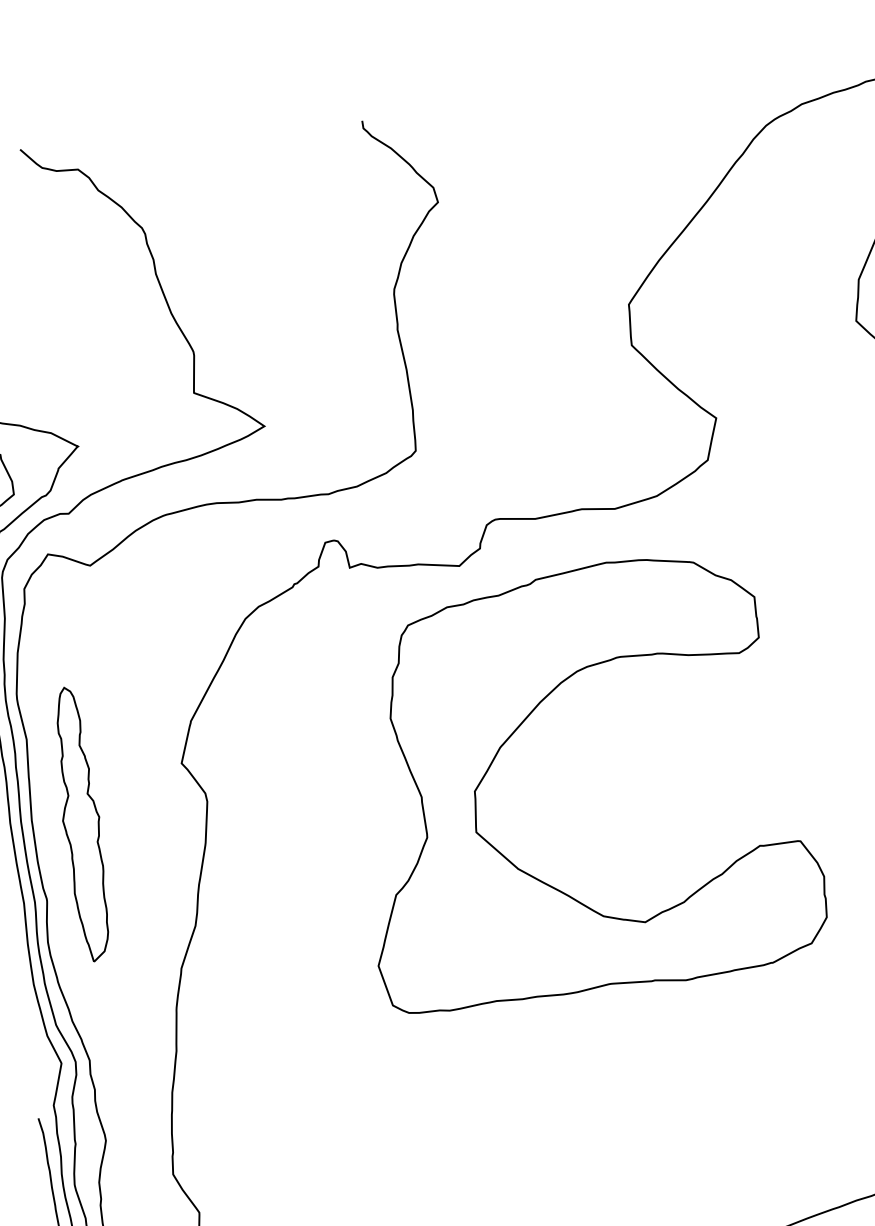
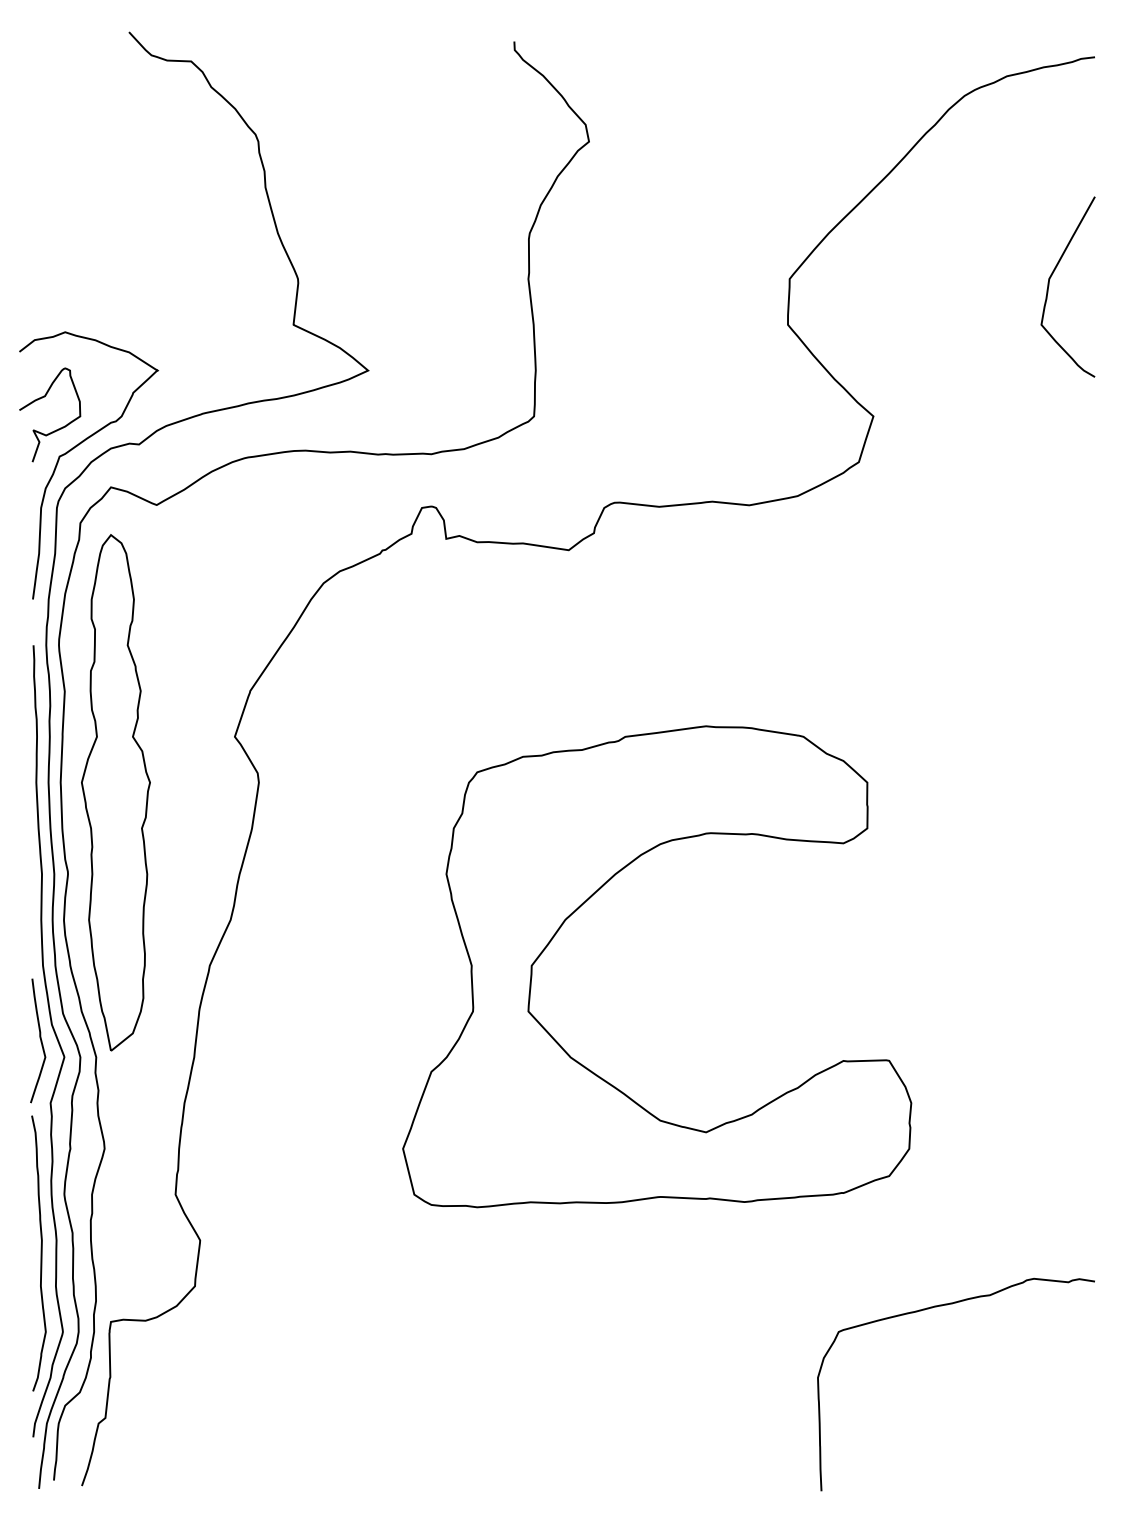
part: (520, 726) -> (590, 898), moved
part: (81, 824) -> (115, 792), size x1.67
curve: (38, 1050) -> (40, 1040), added

